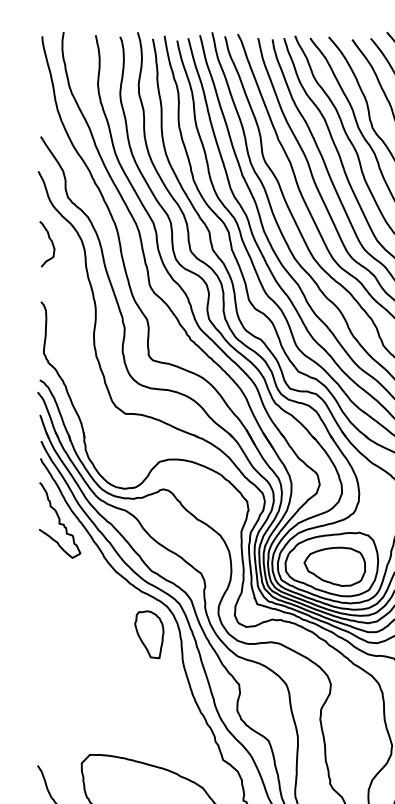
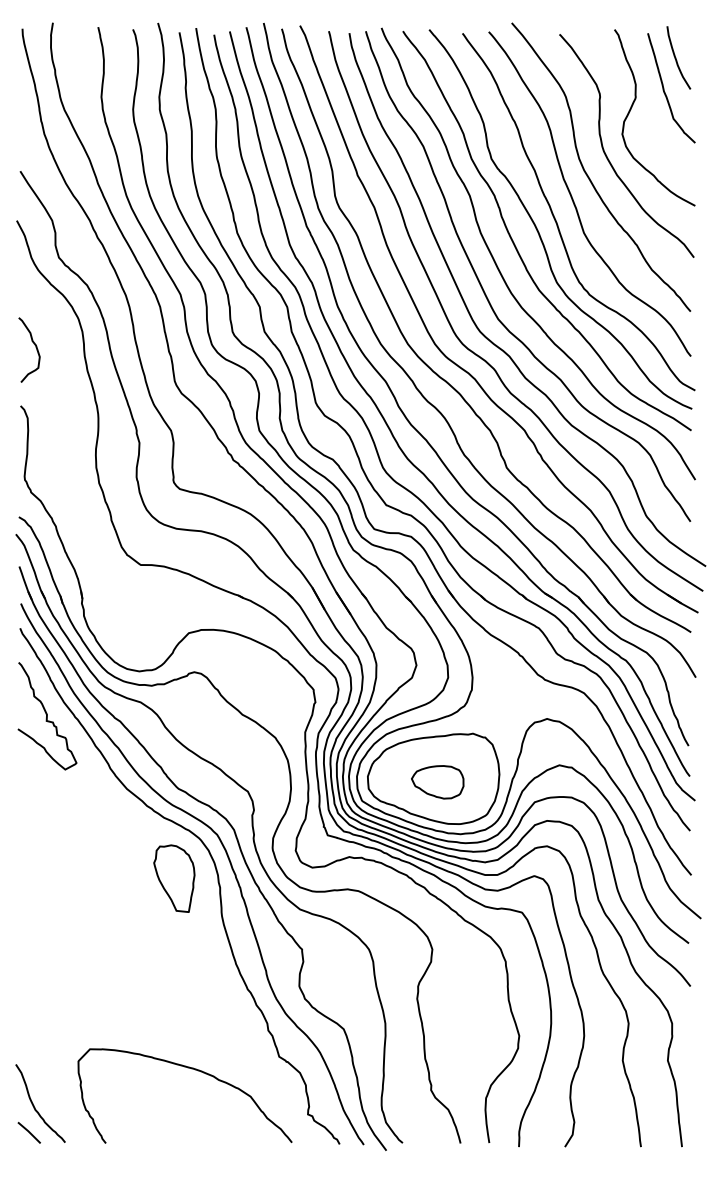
curve: (51, 242) -> (35, 347), moved
part: (334, 567) -> (437, 782), size x0.6

